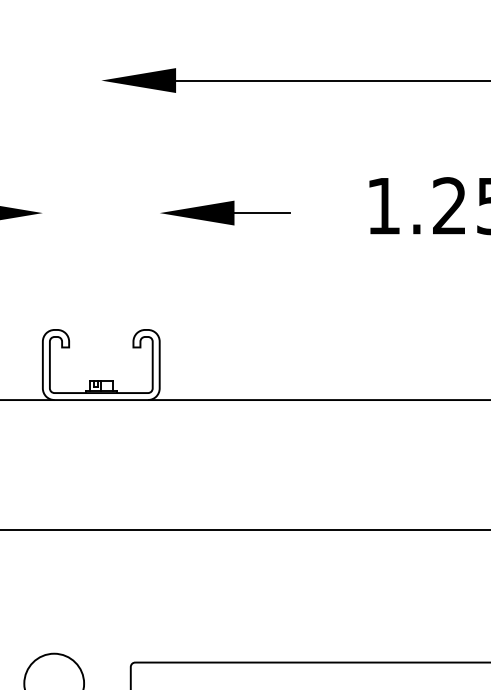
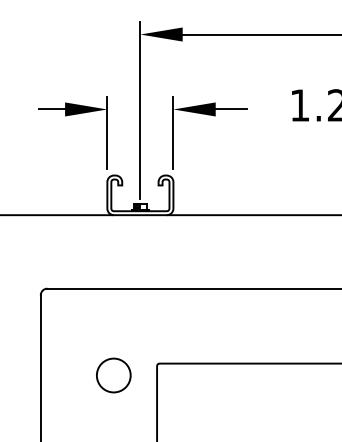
line: (101, 213) -> (140, 109), added
line: (43, 253) -> (107, 132), added
line: (159, 253) -> (173, 132), added

